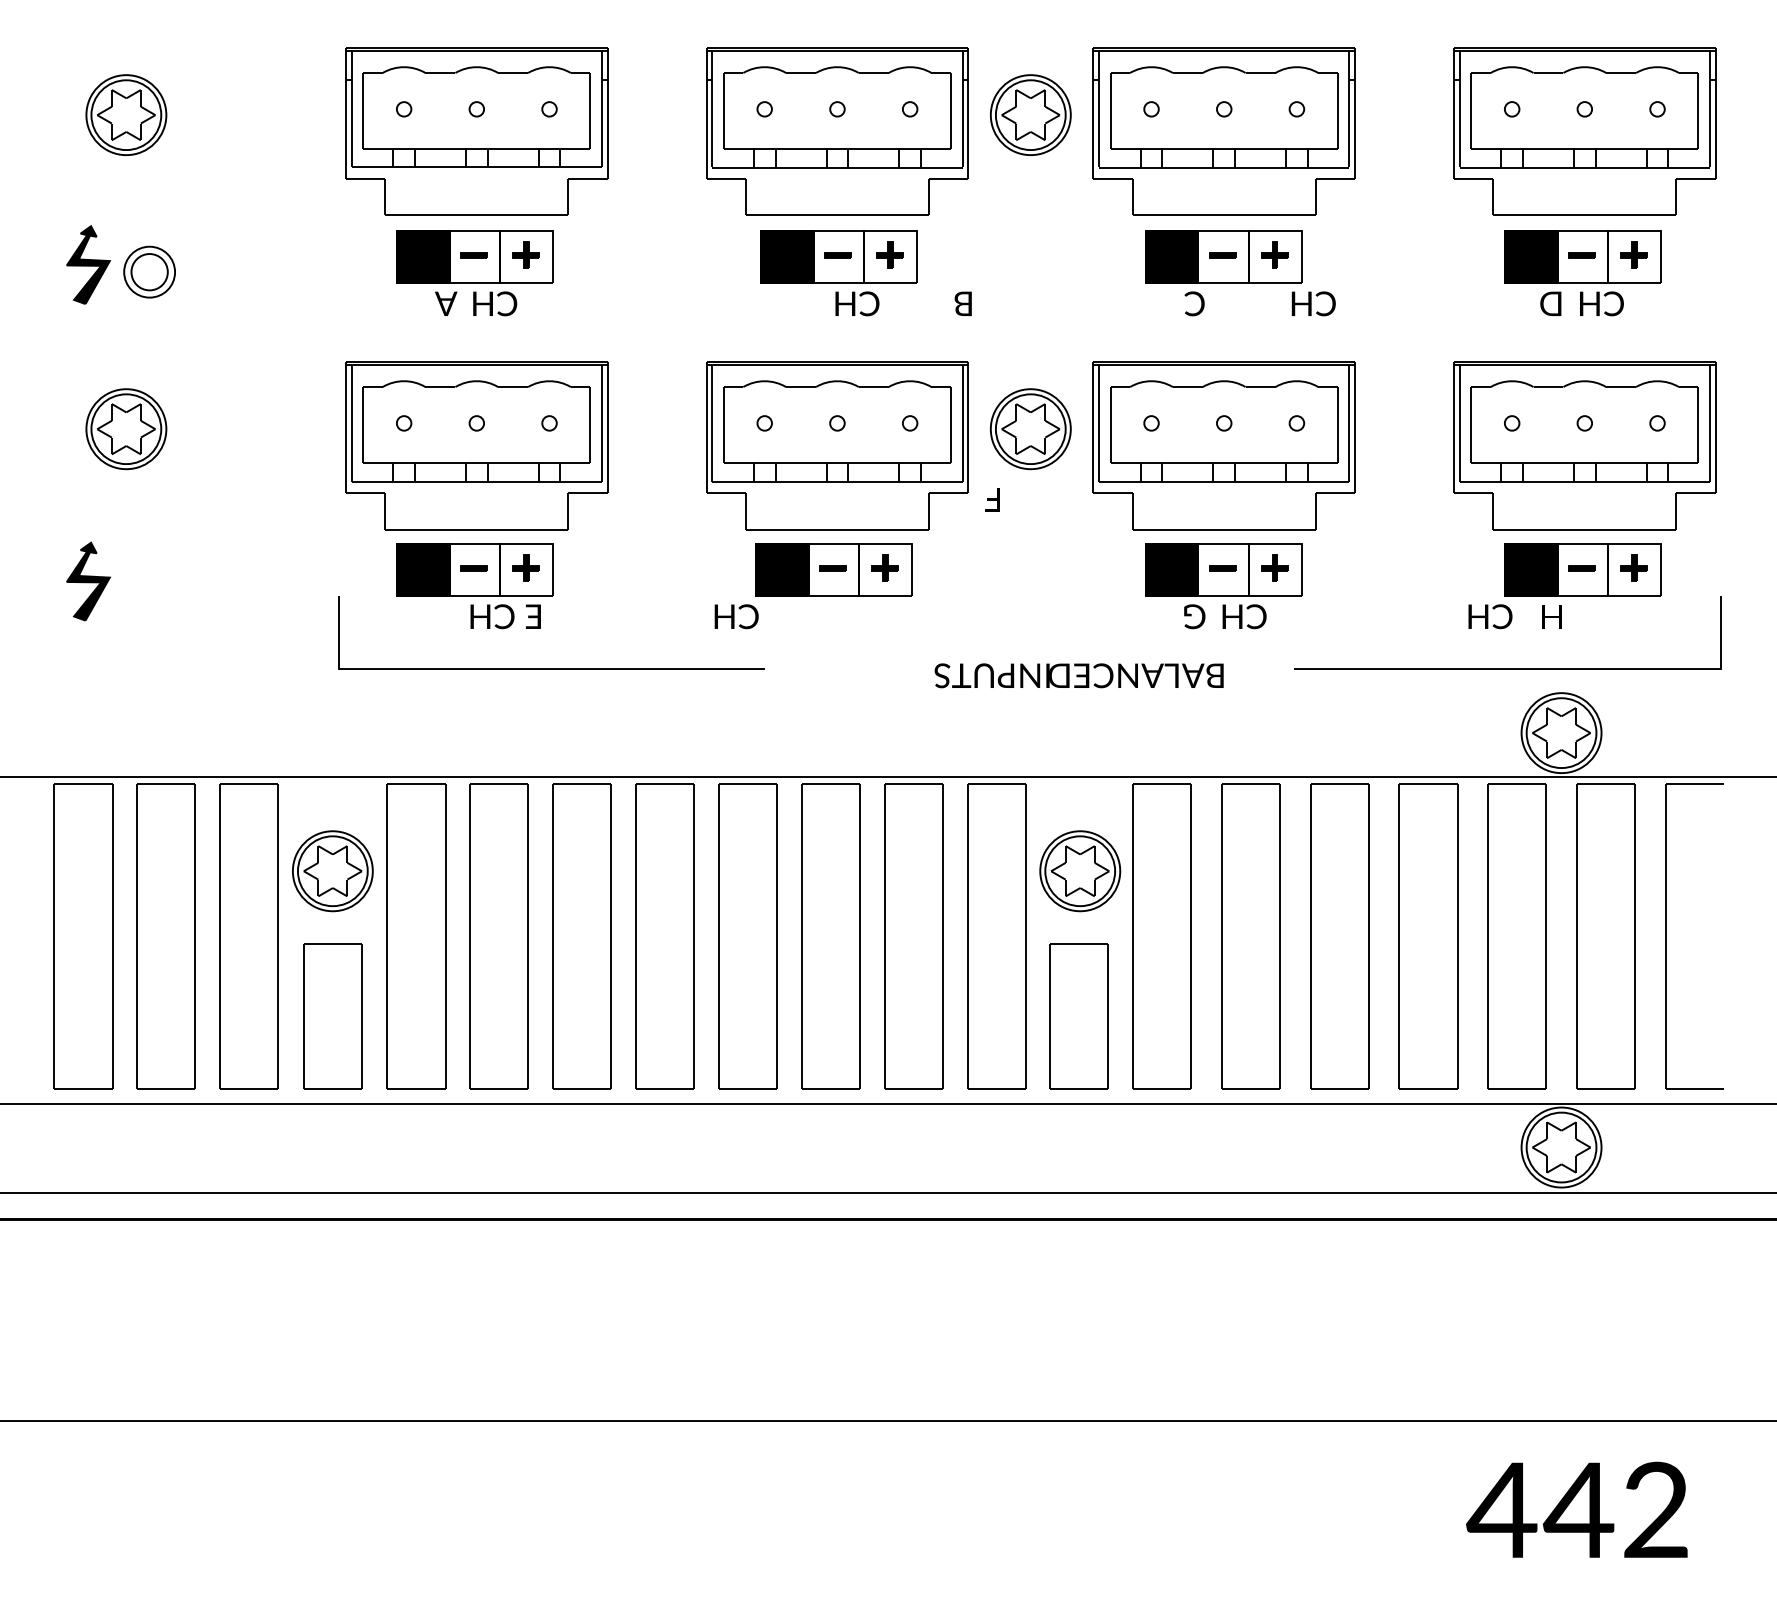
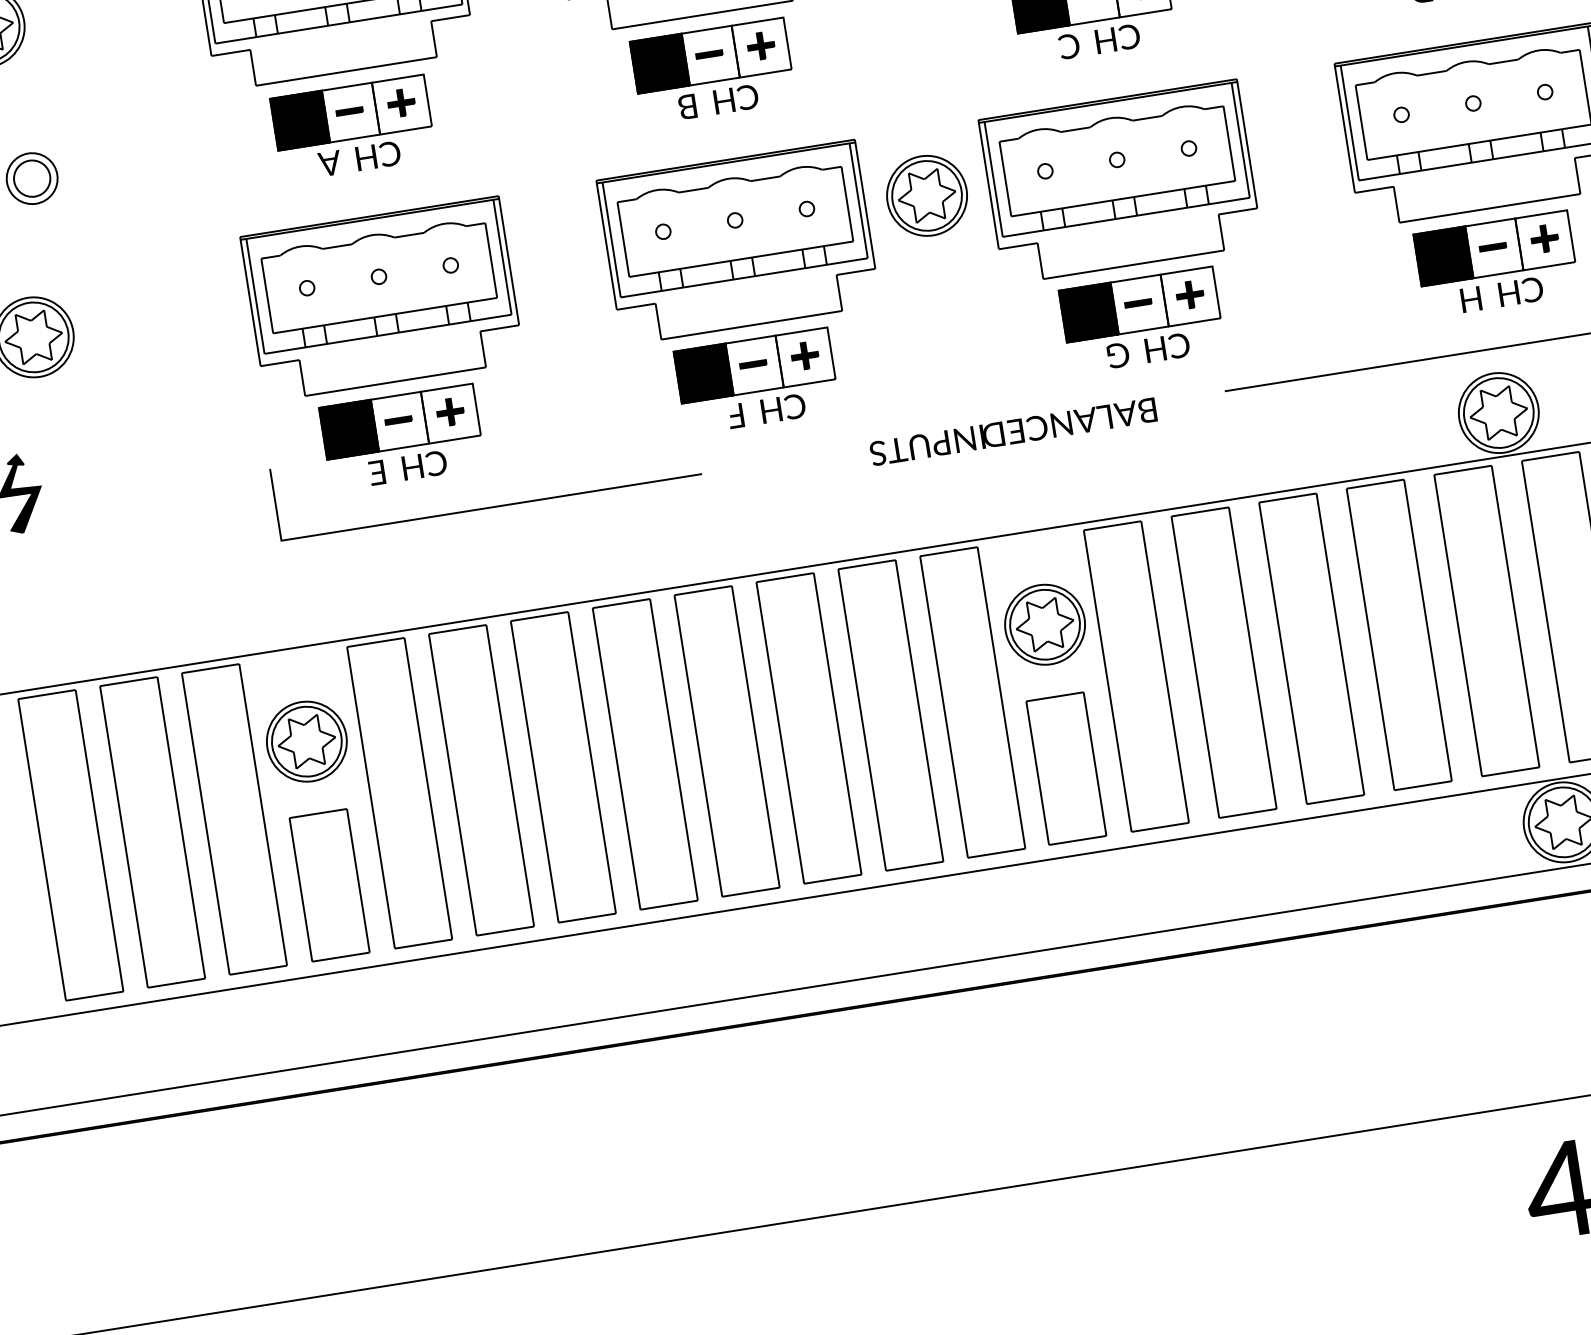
text: (962, 303) -> (686, 106), moved
text: (1313, 303) -> (1117, 38), moved
text: (992, 499) -> (735, 415), moved
text: (533, 616) -> (377, 472), moved
text: (736, 616) -> (783, 408), moved
text: (1490, 616) -> (1521, 291), moved

